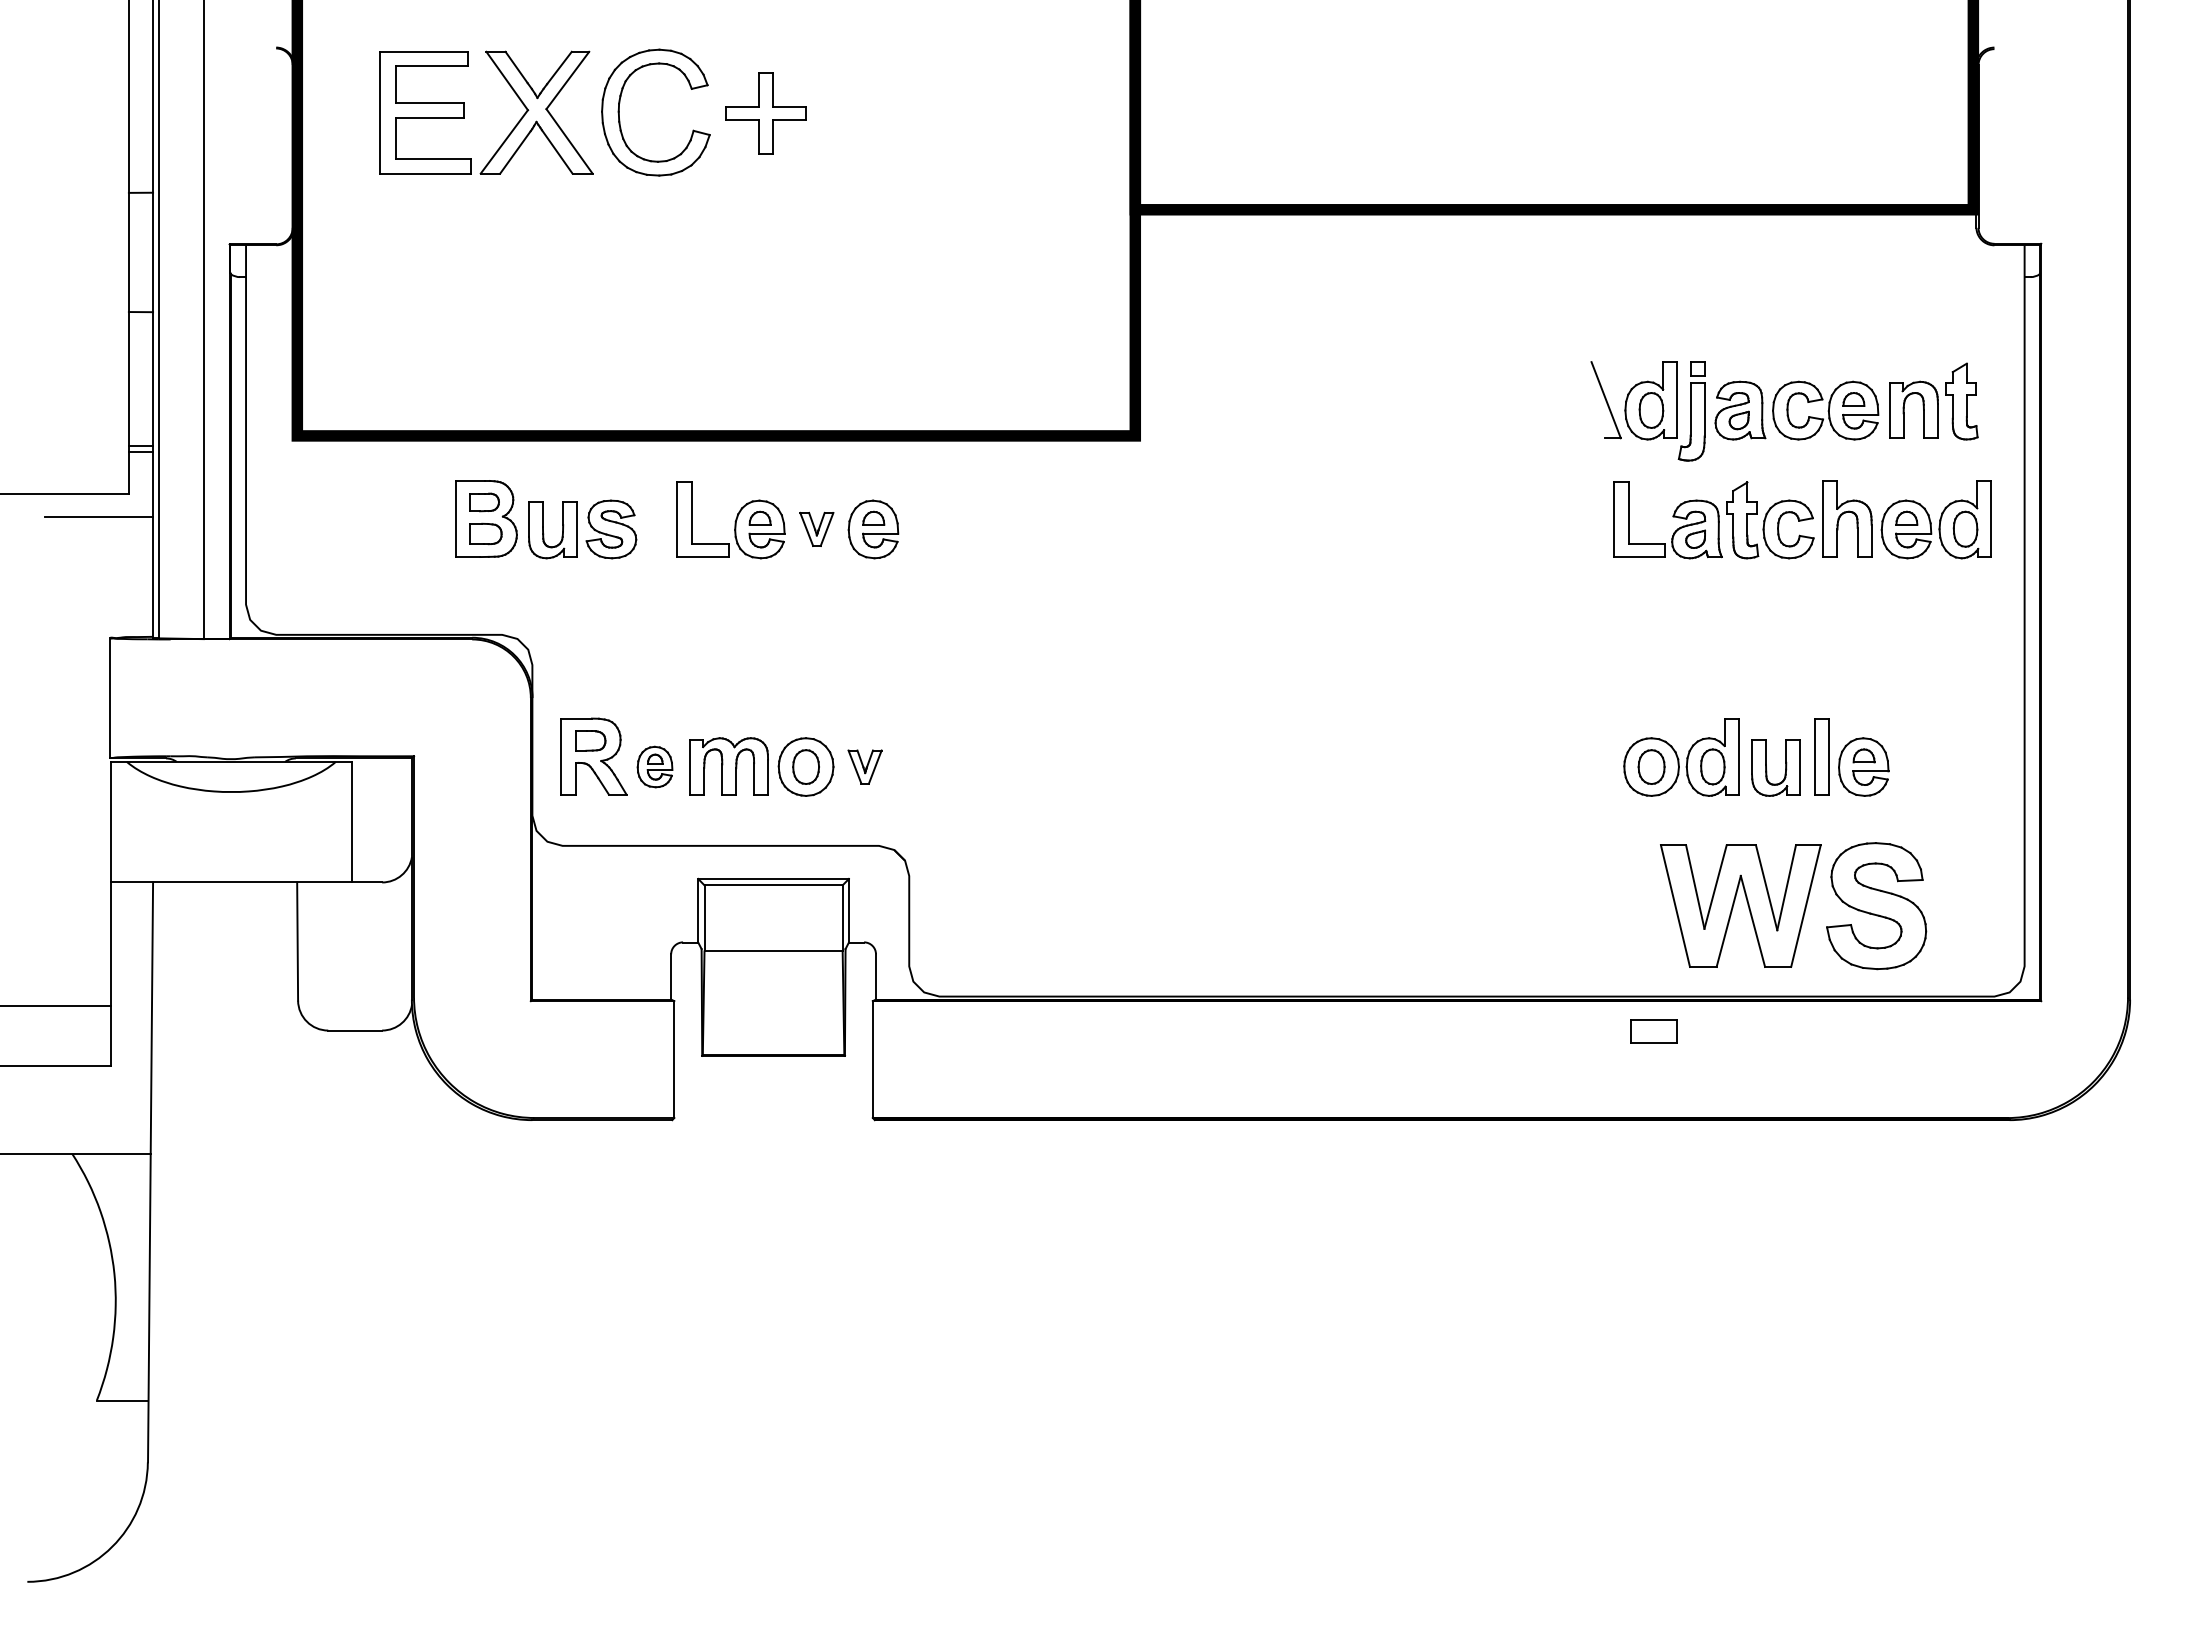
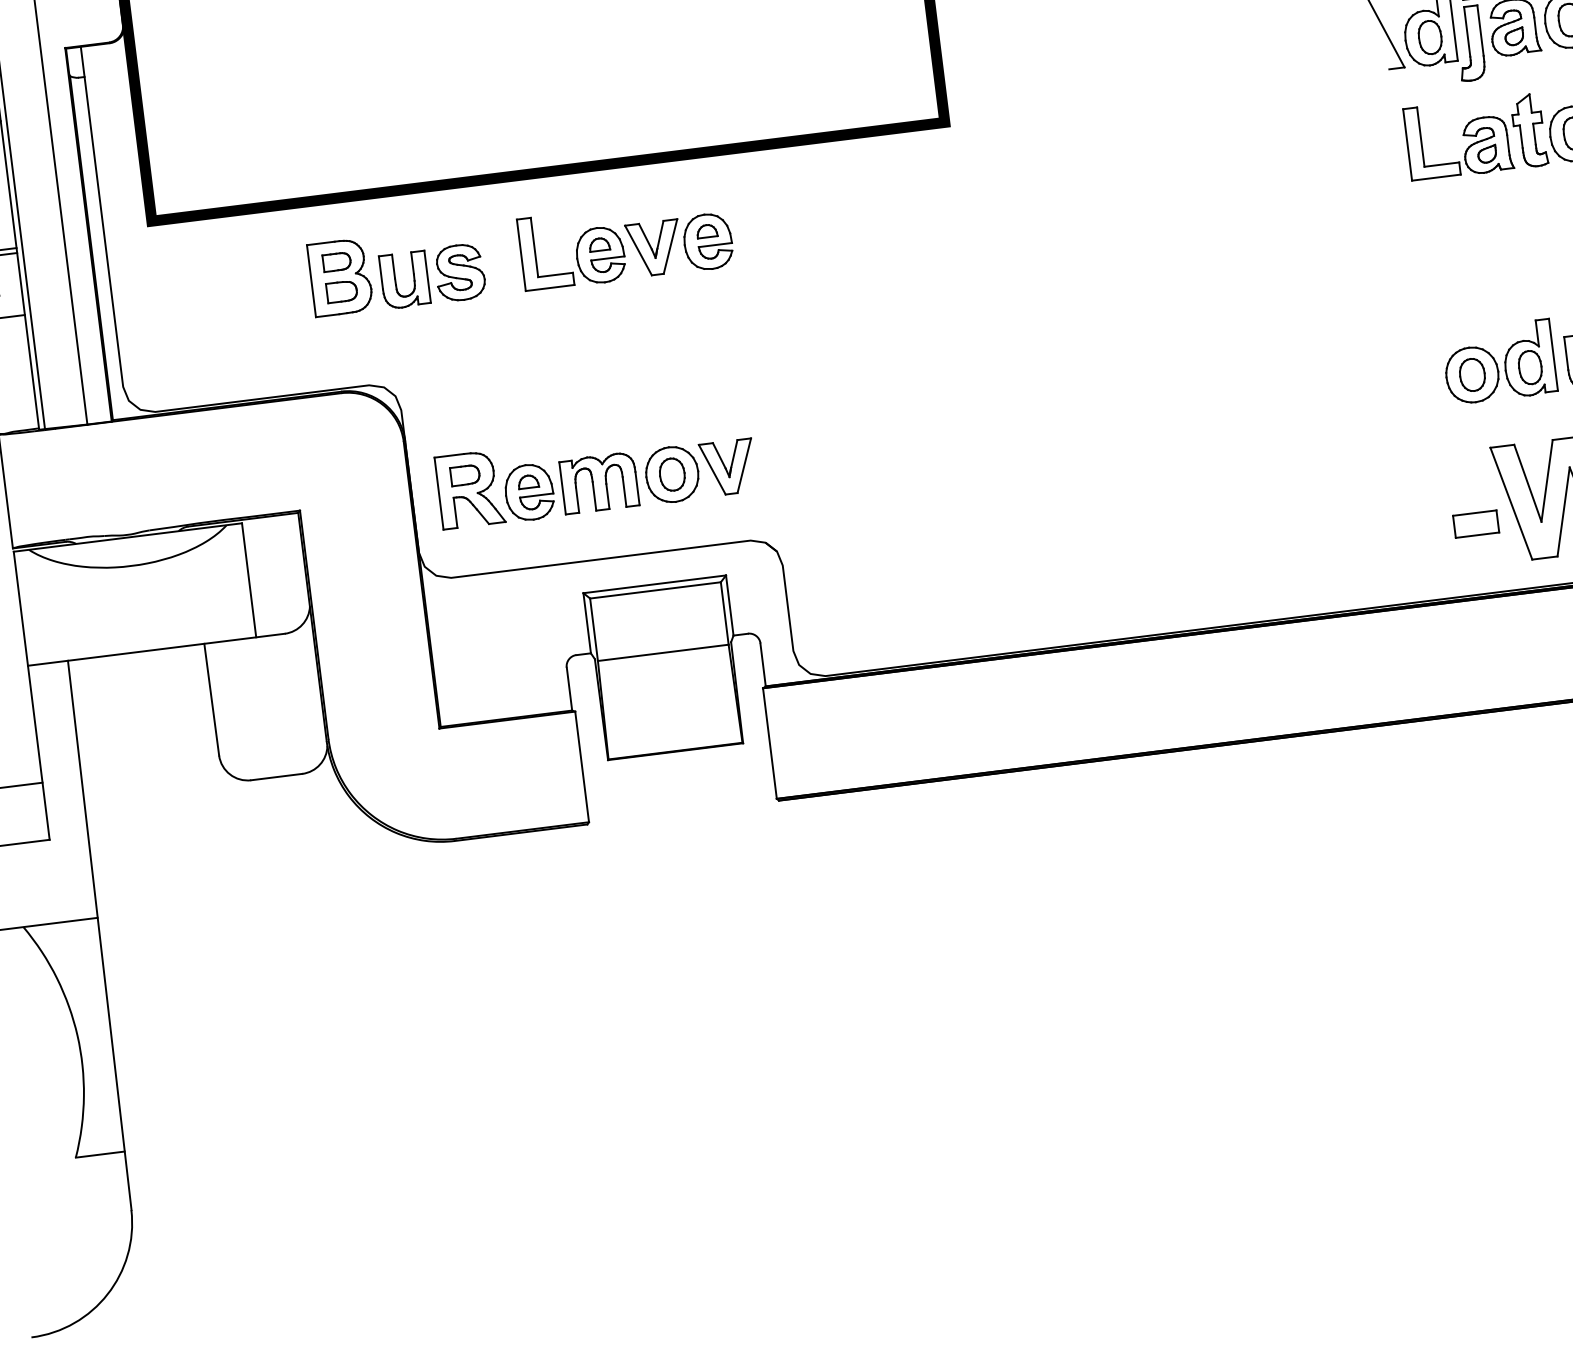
part: (816, 529) -> (654, 248), size x1.67
part: (654, 766) -> (528, 491), size x1.43
part: (864, 766) -> (727, 467), size x1.67
part: (1653, 1031) -> (1475, 523), moved

